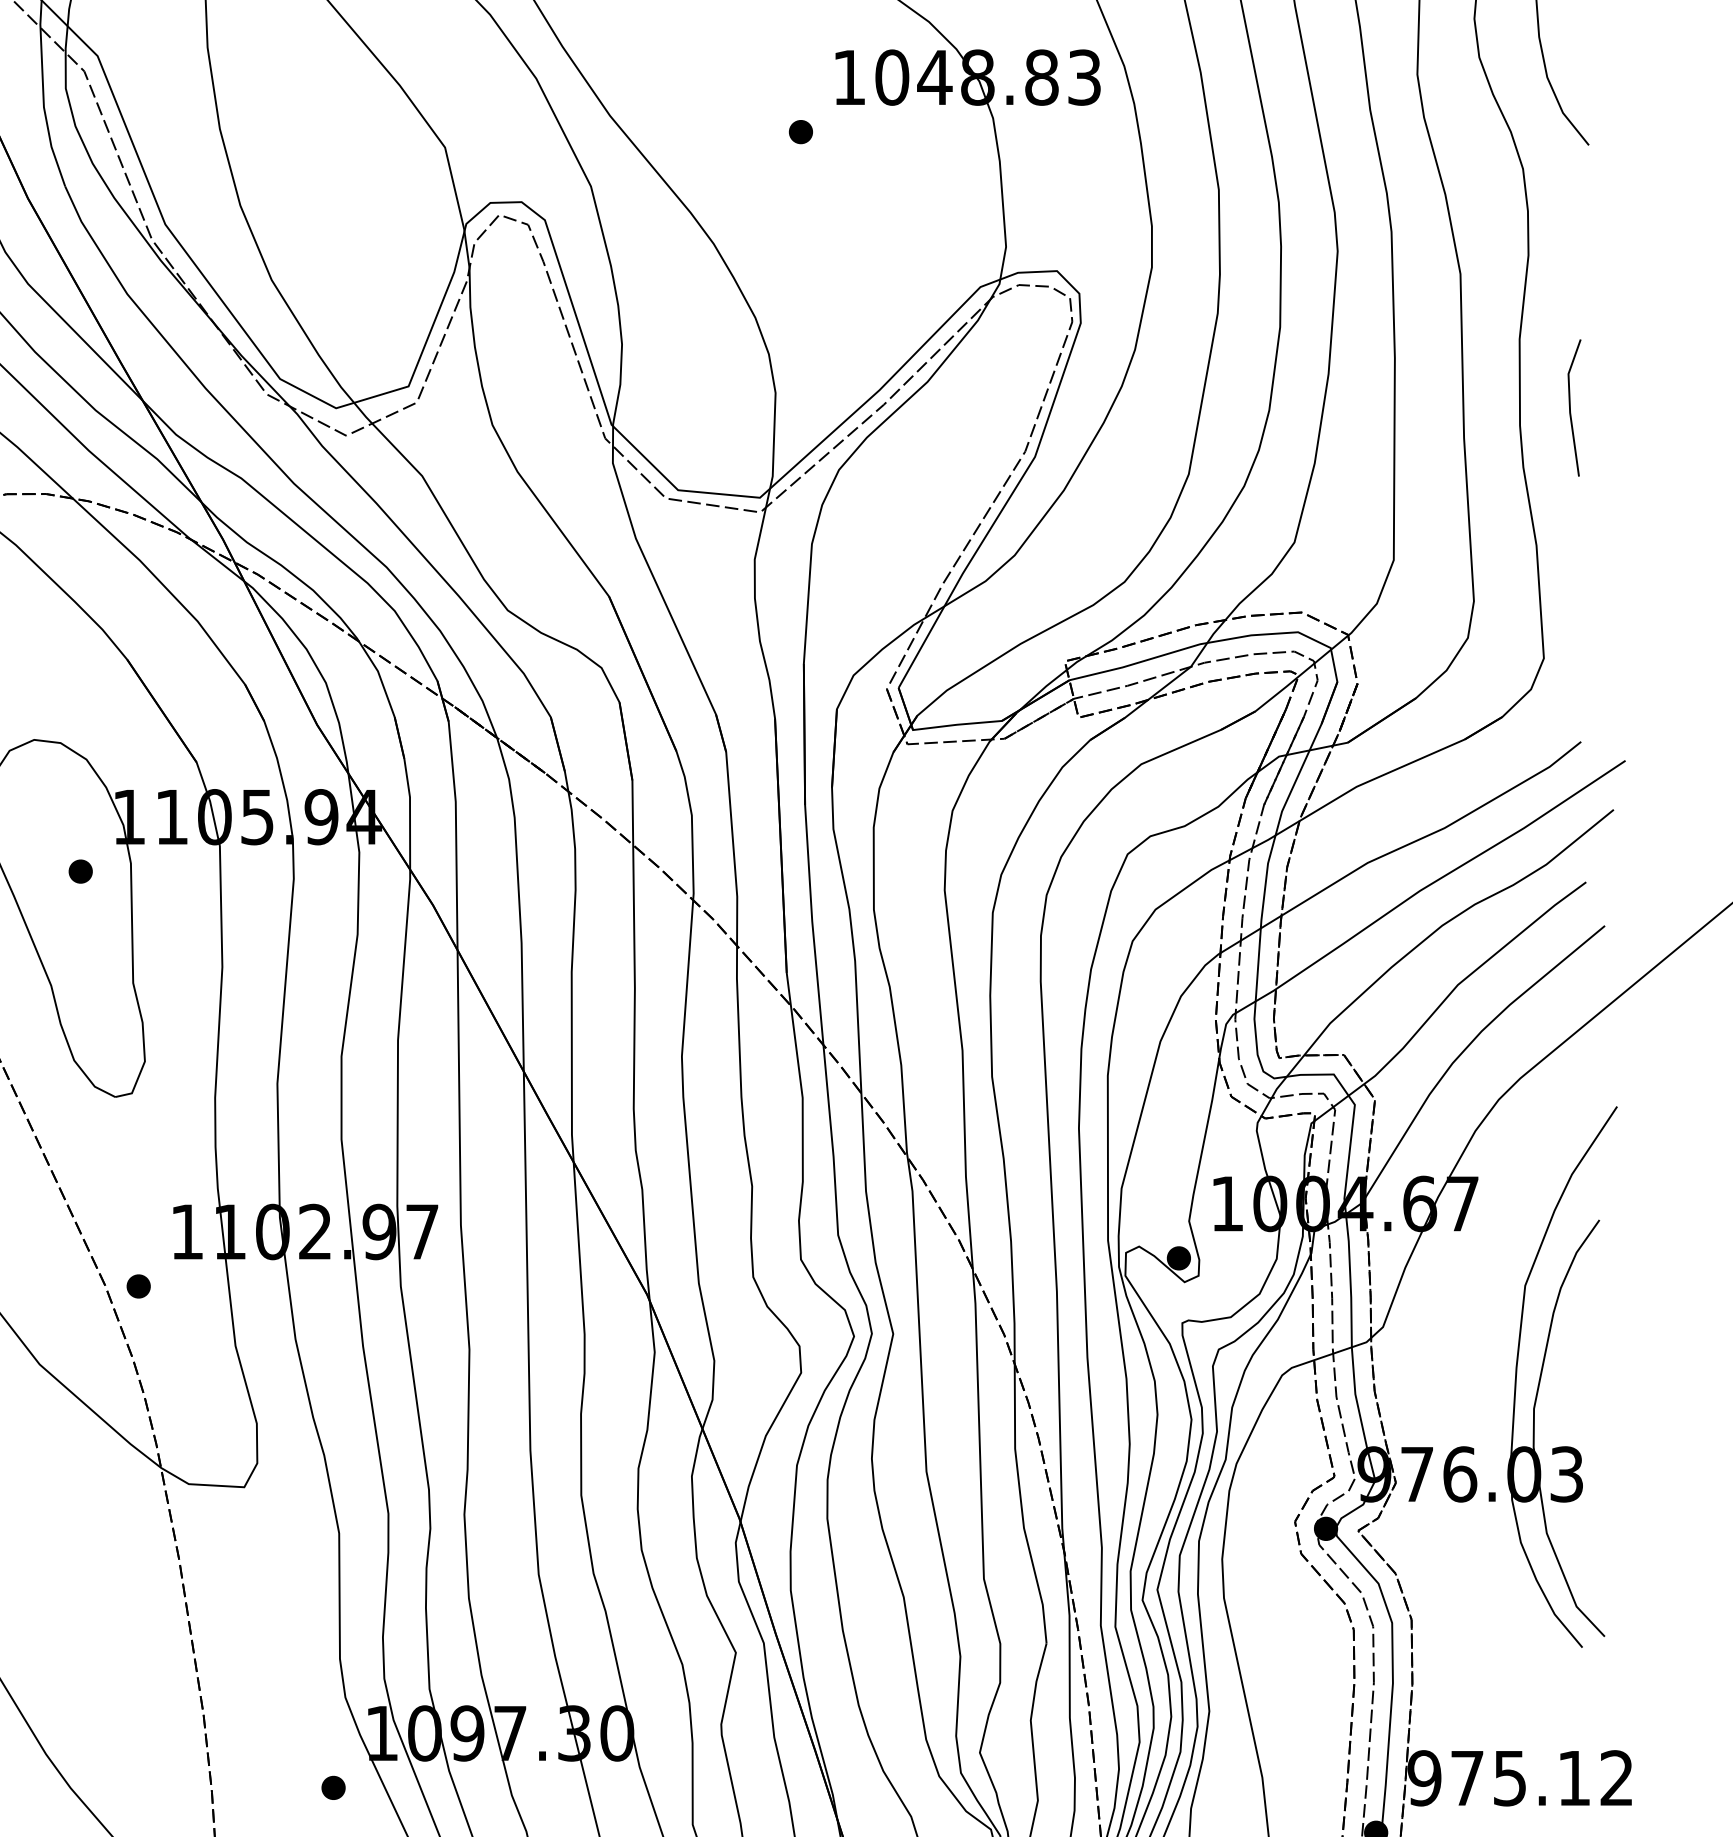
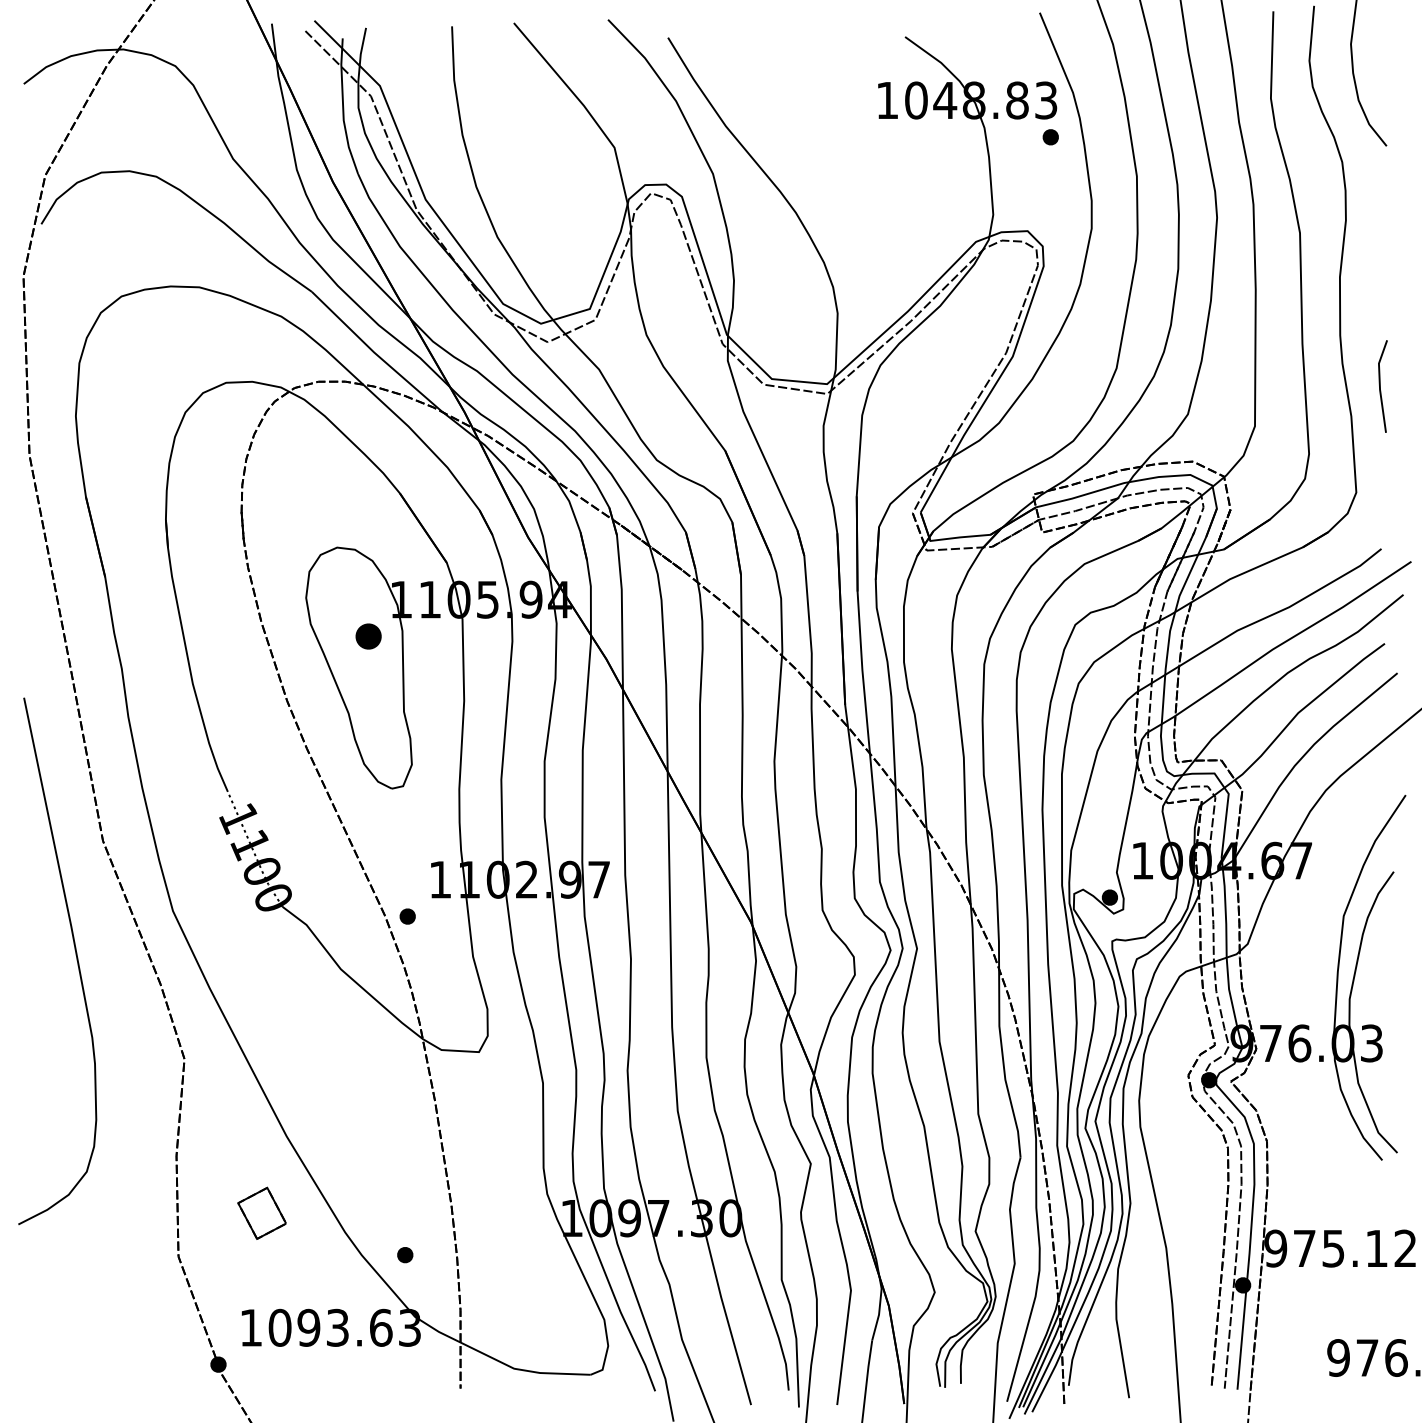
part: (800, 132) -> (1050, 137), moved
line: (1570, 407) -> (1380, 386), moved
part: (80, 871) -> (368, 636), size x1.6
part: (333, 1788) -> (405, 1255), moved

